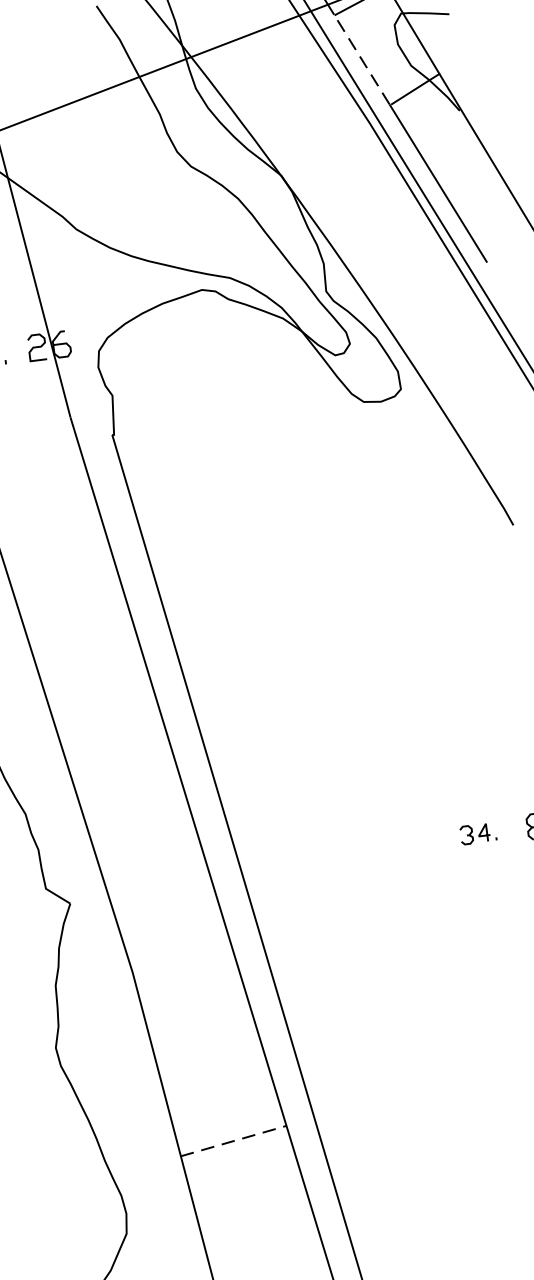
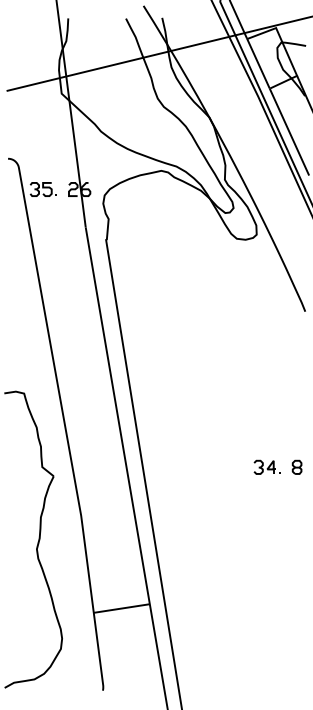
line: (361, 57) -> (258, 62), dashed -> solid
part: (476, 832) -> (266, 466), size x1.43
line: (233, 1141) -> (121, 608), dashed -> solid

